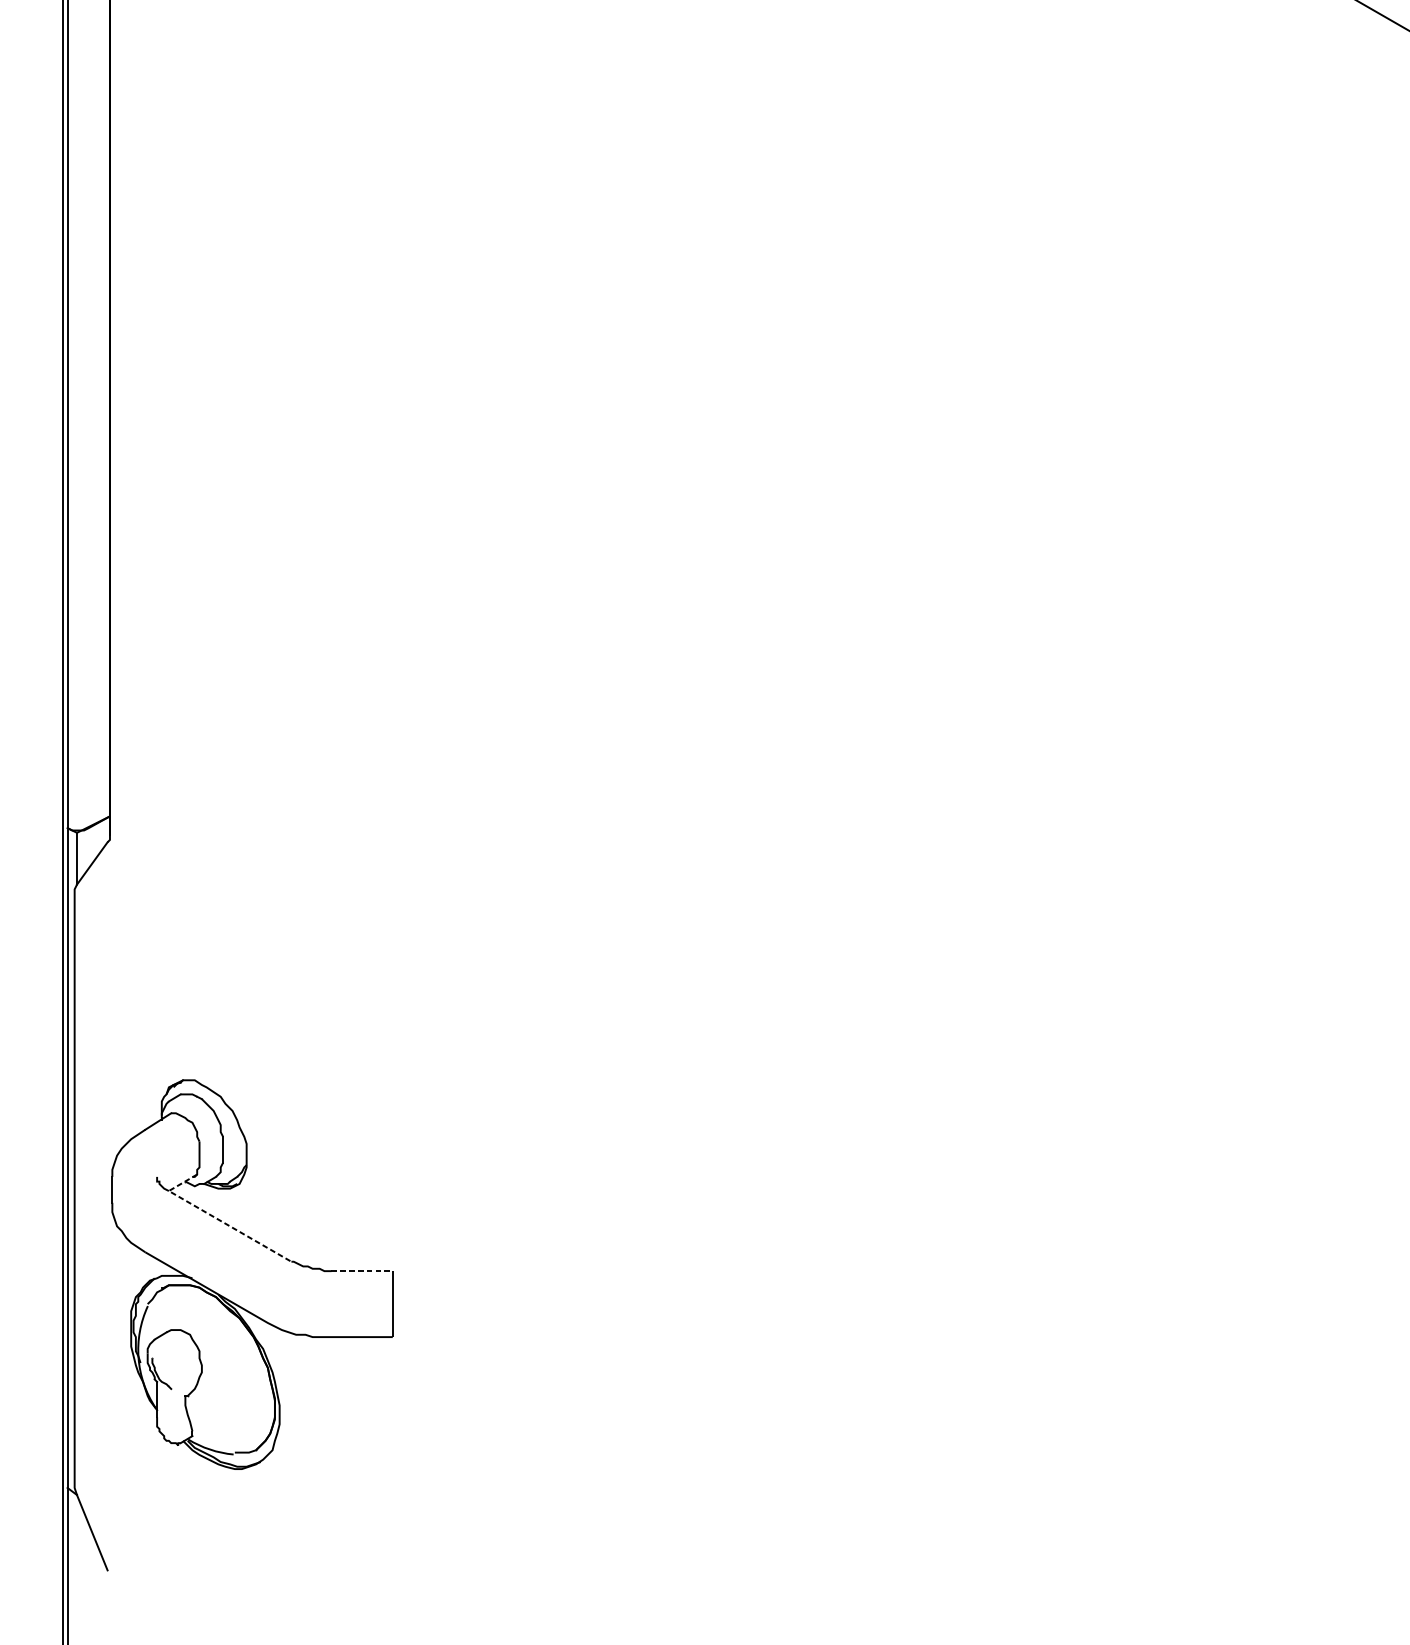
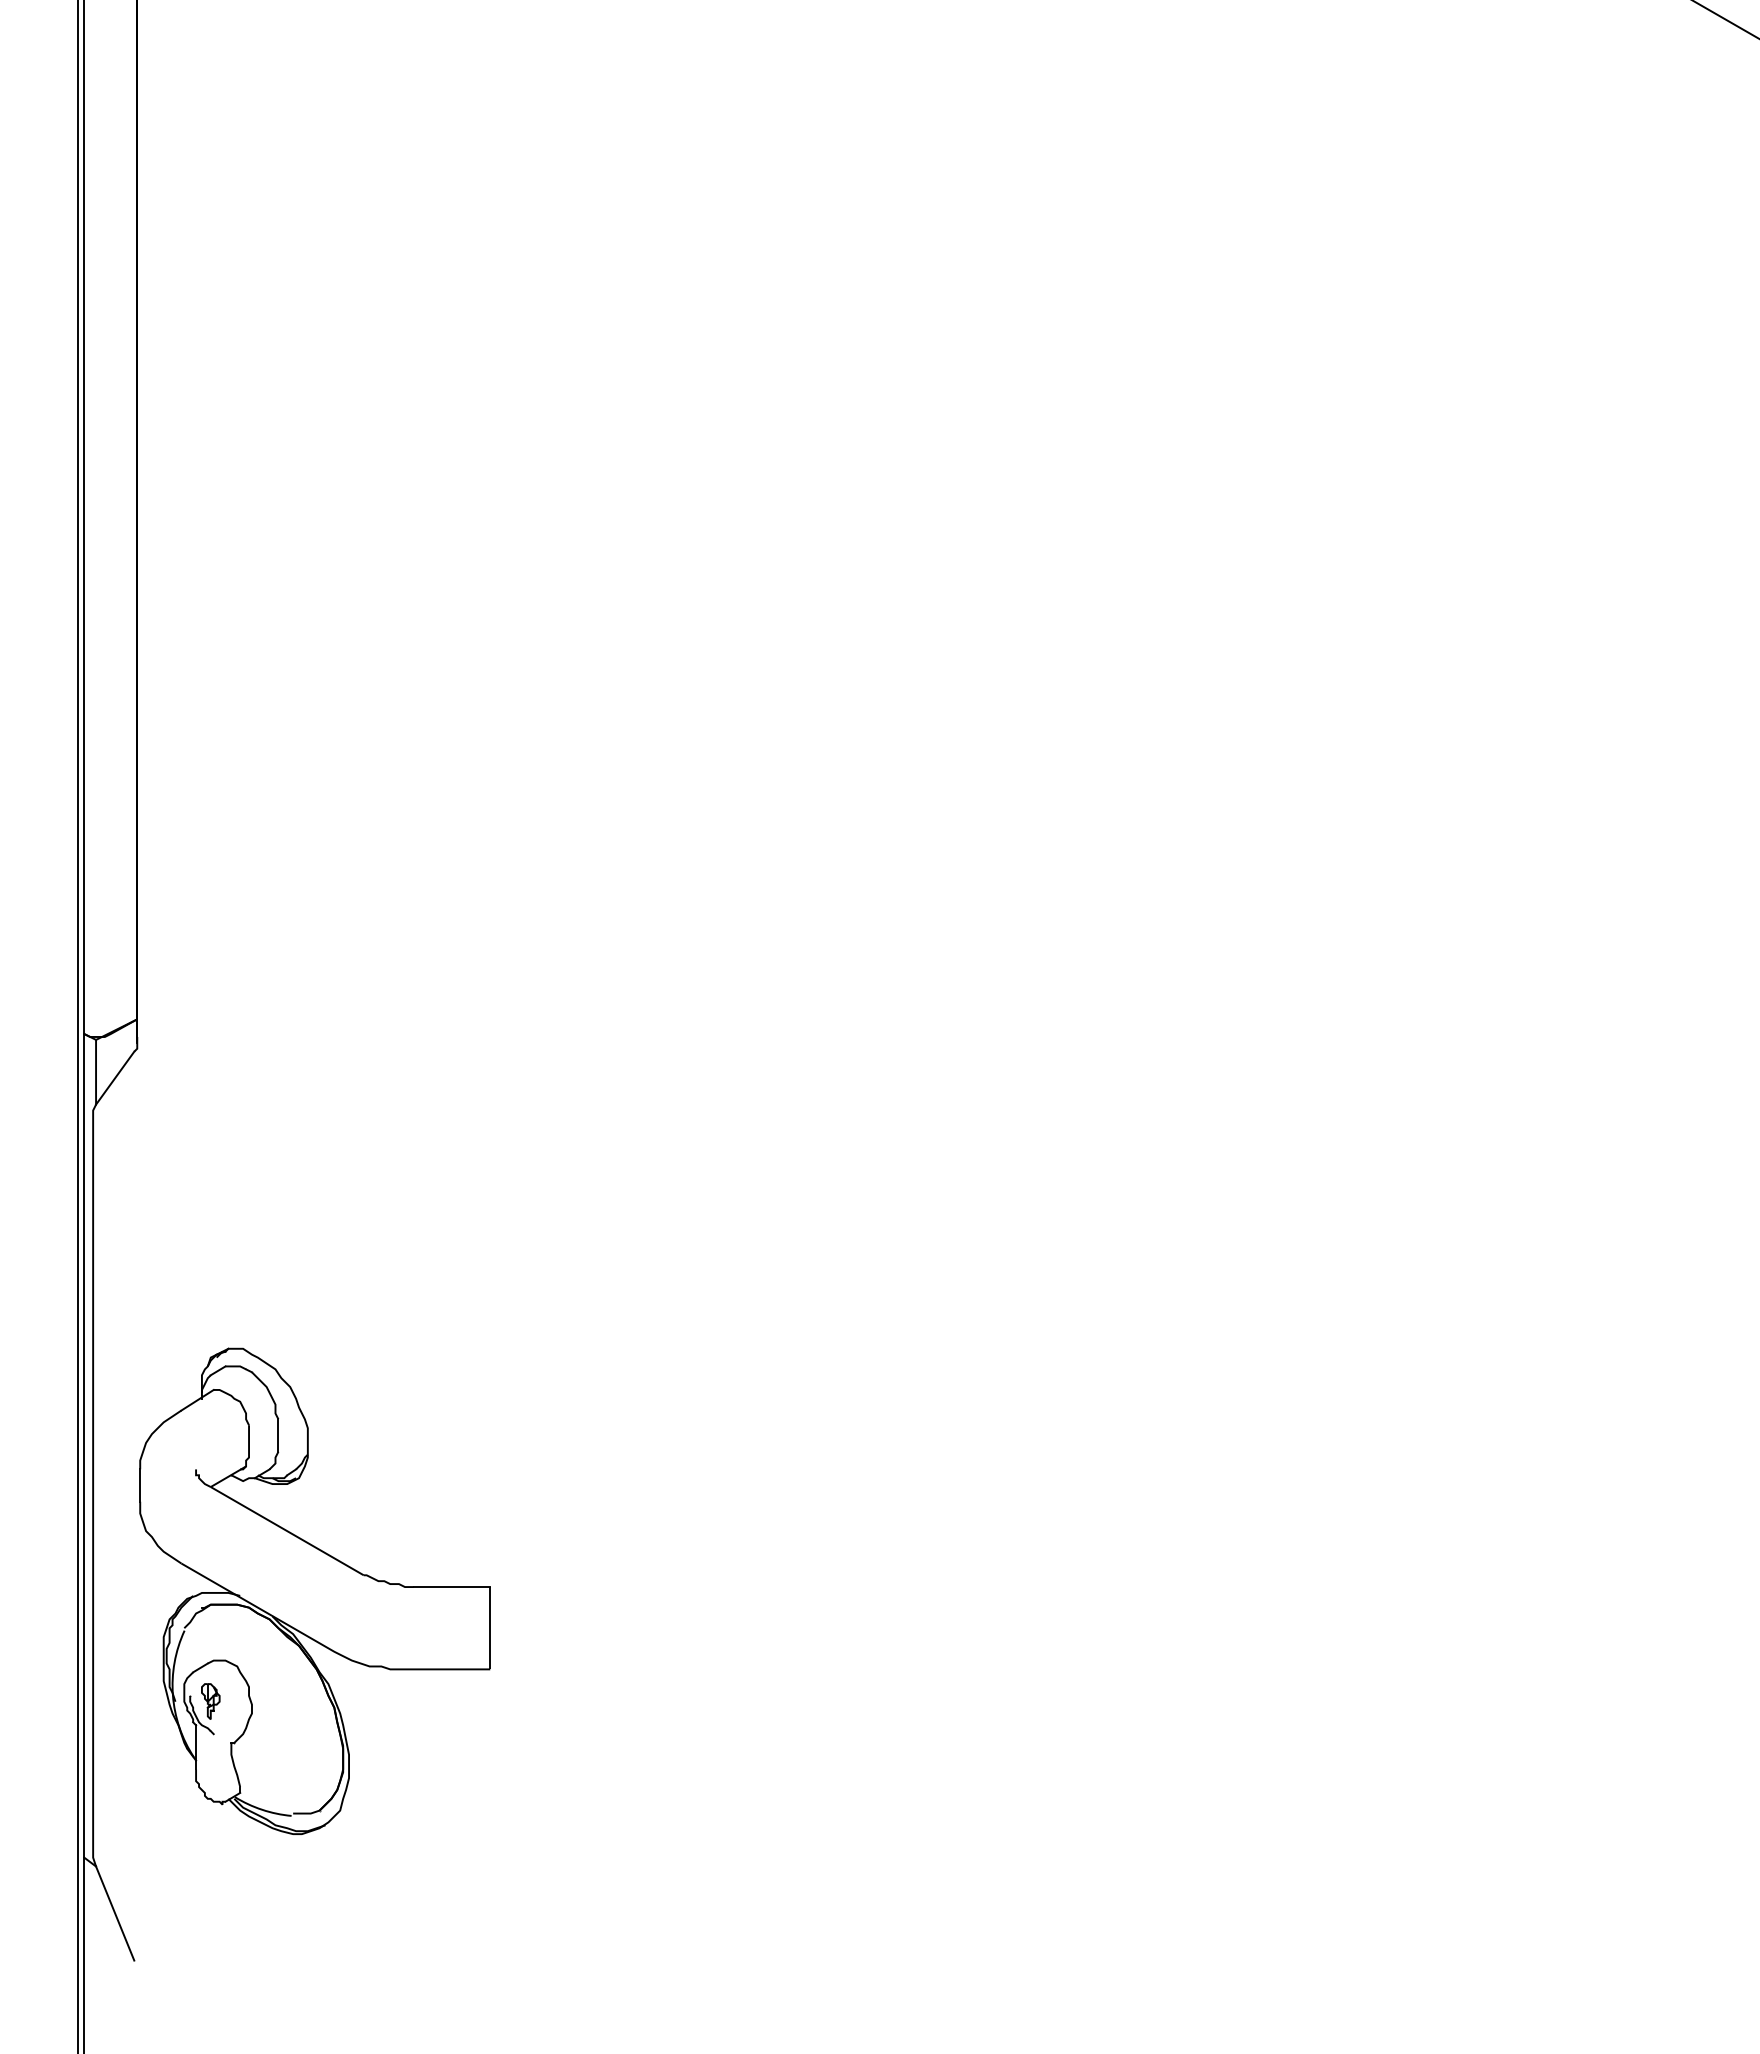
line: (215, 1217) -> (269, 1520), dashed -> solid
line: (362, 1271) -> (452, 1587), dashed -> solid
part: (168, 1362) -> (210, 1701), added

